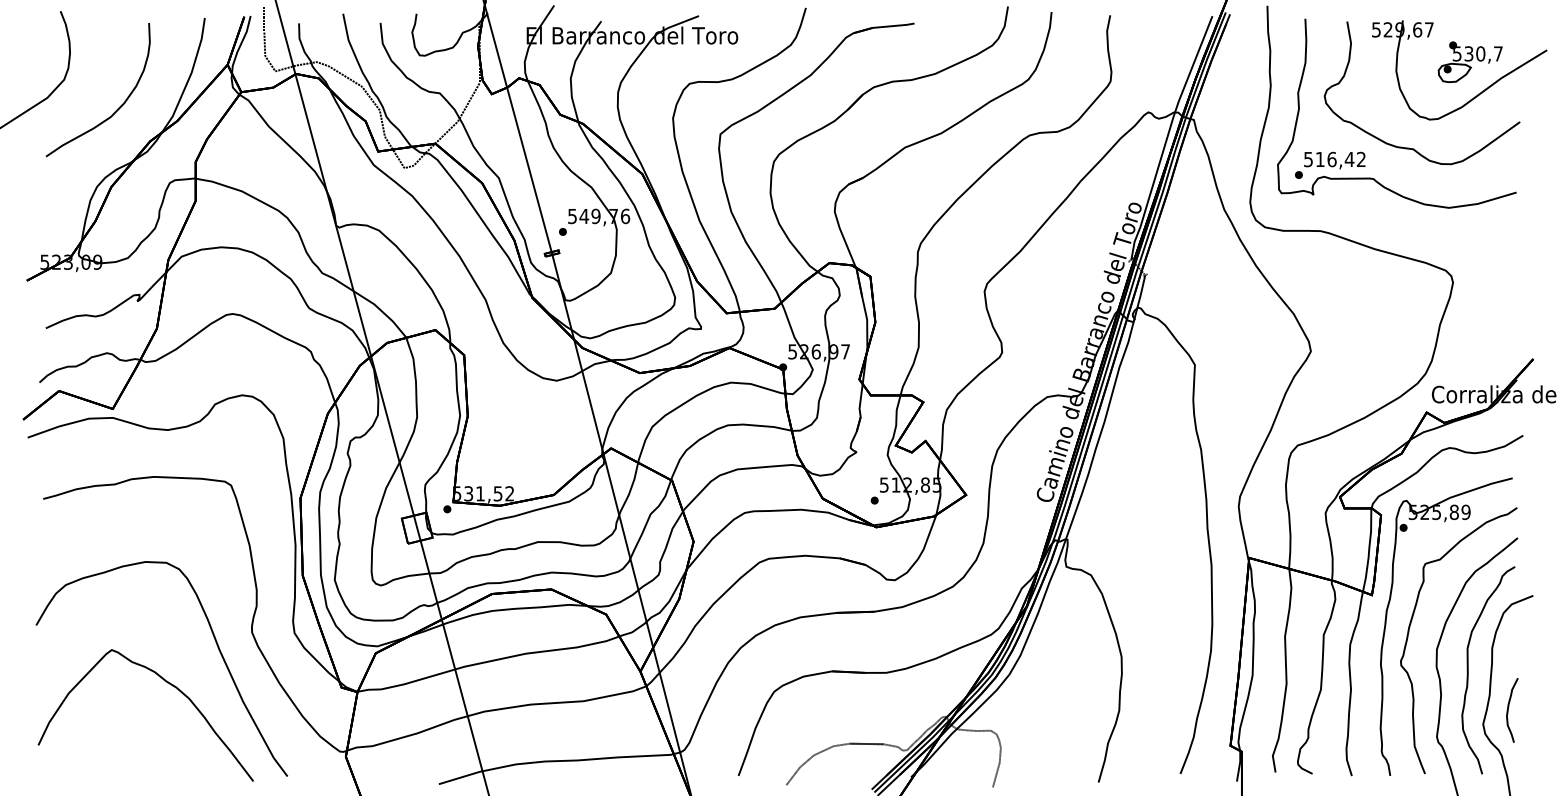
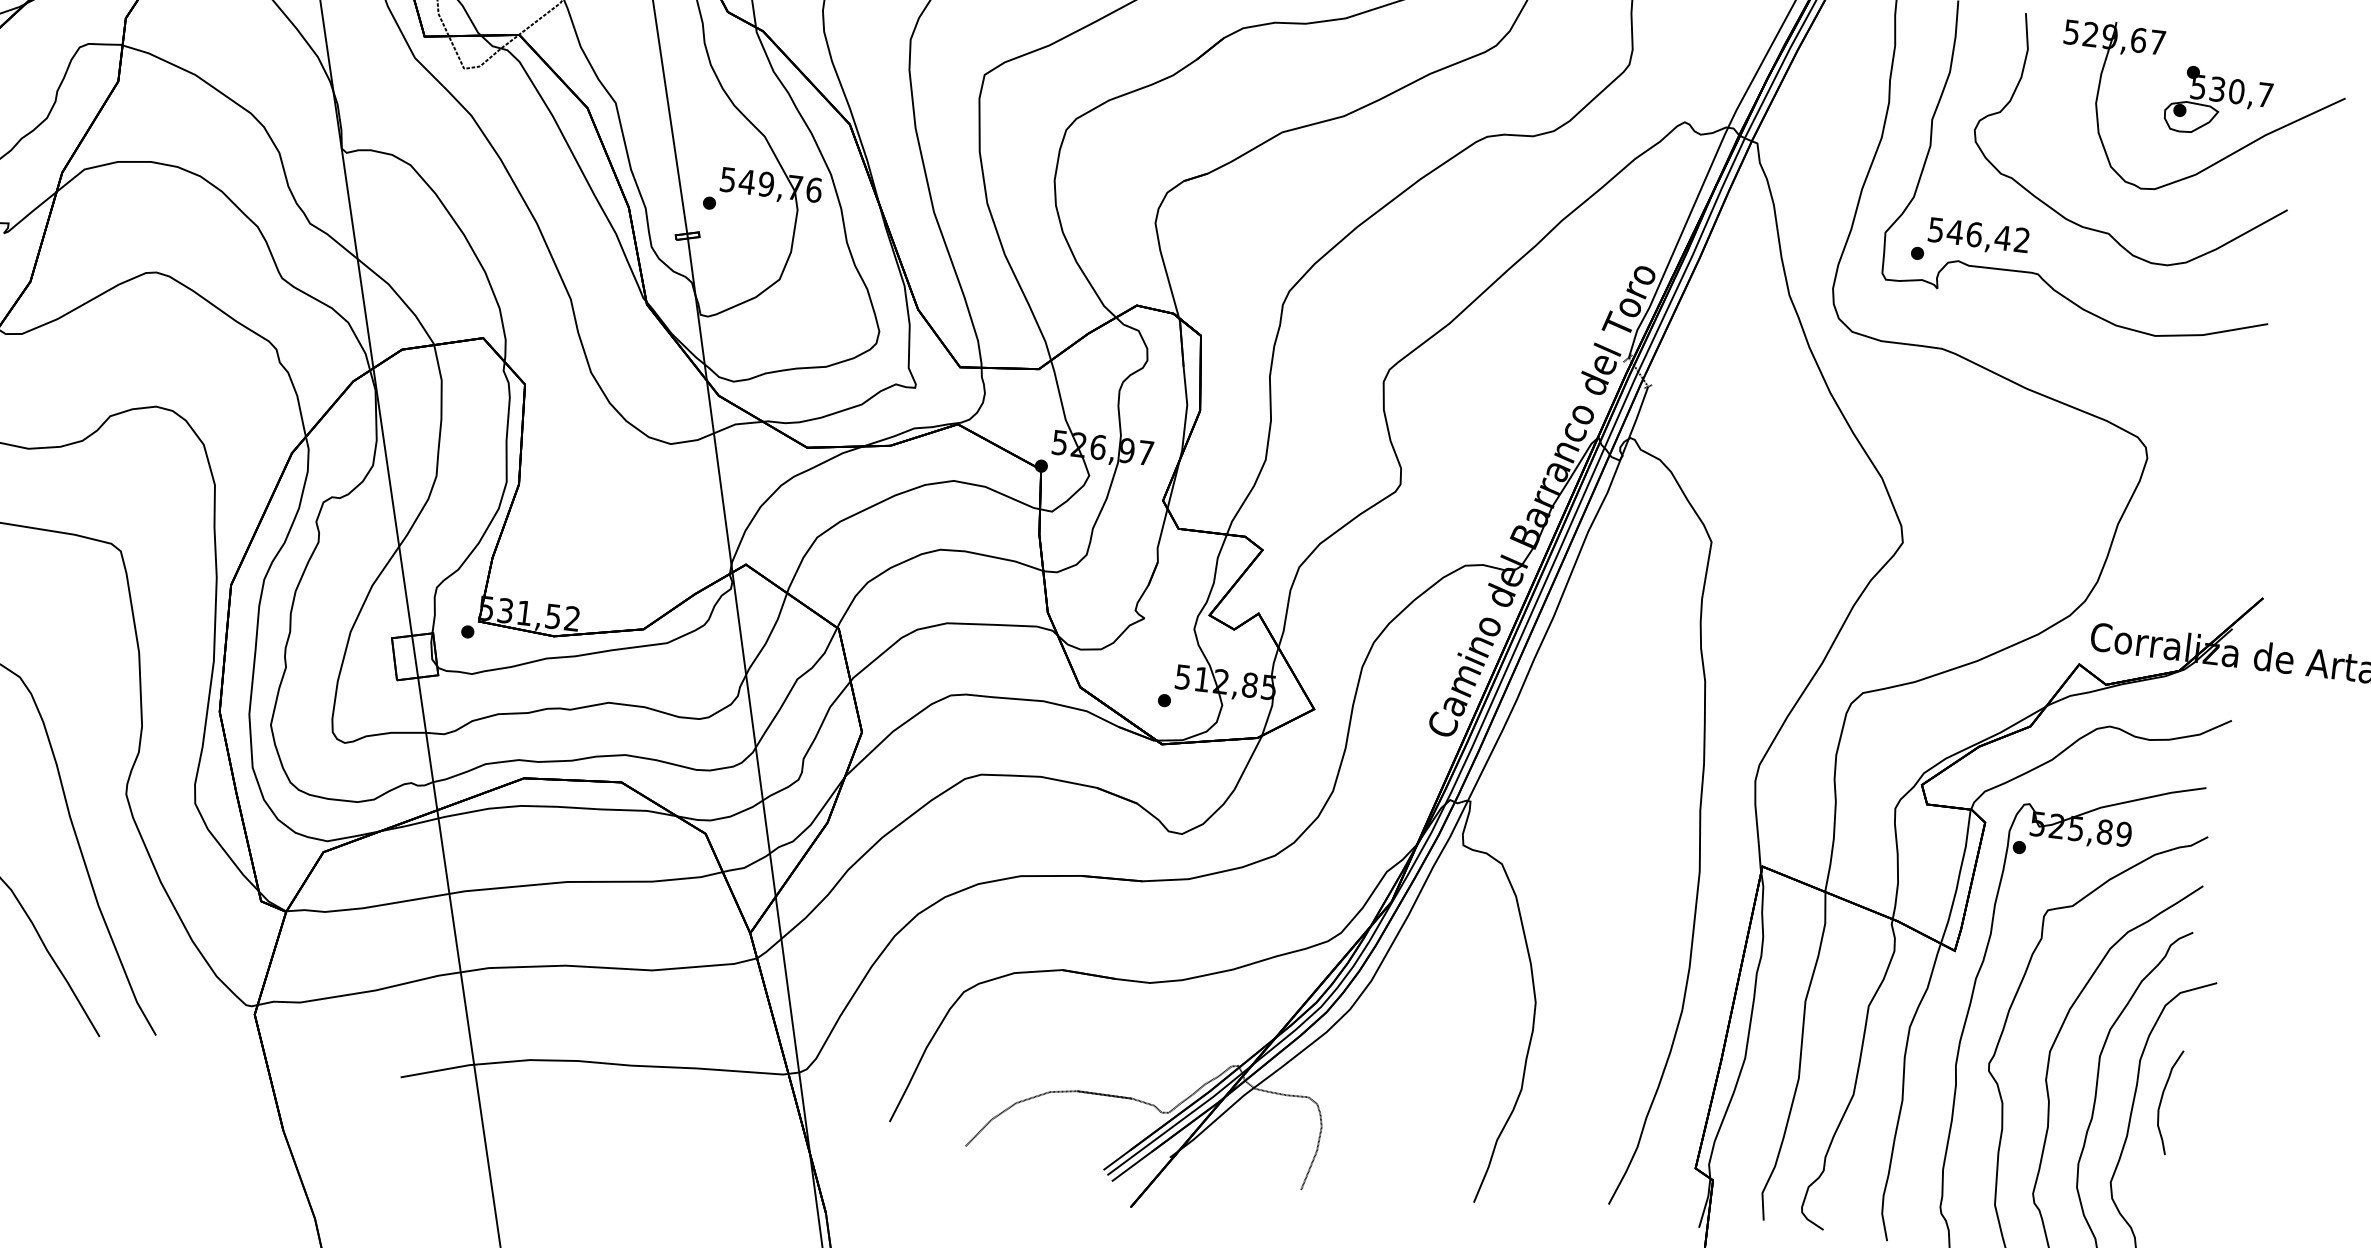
text: (1320, 159) -> (1955, 232), 516,42 -> 546,42
curve: (1508, 710) -> (2162, 1101), moved

